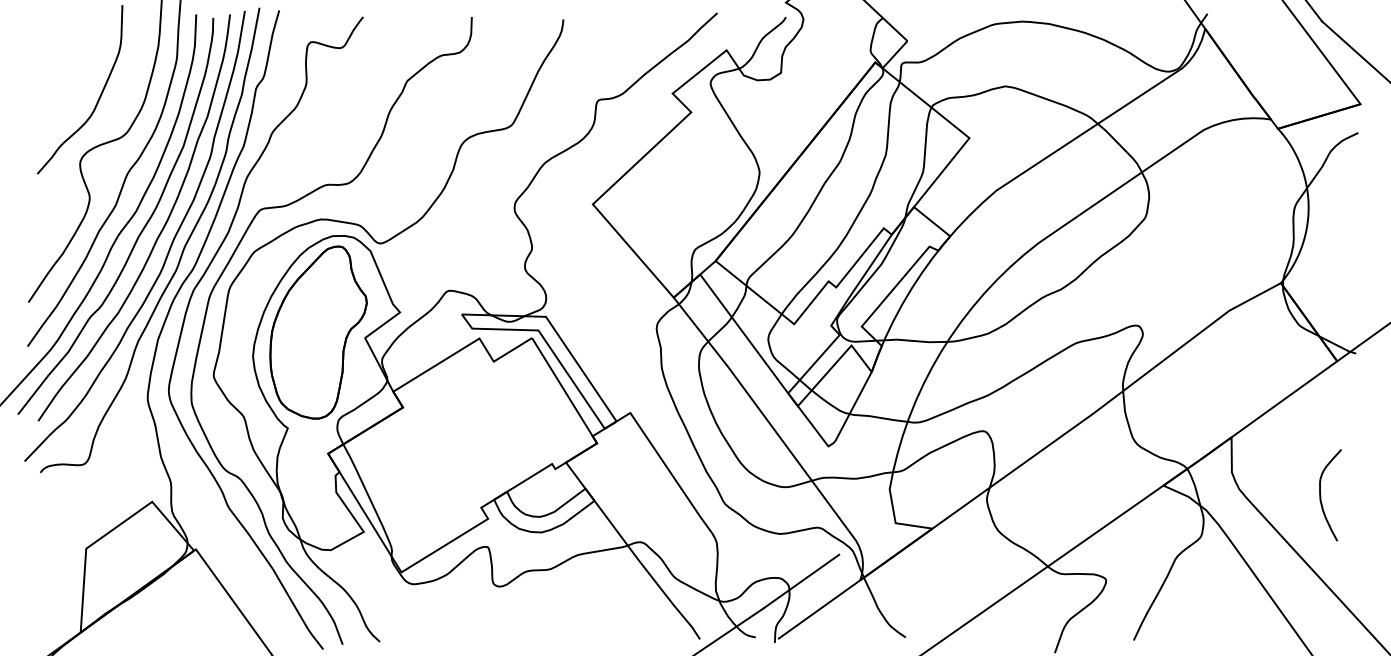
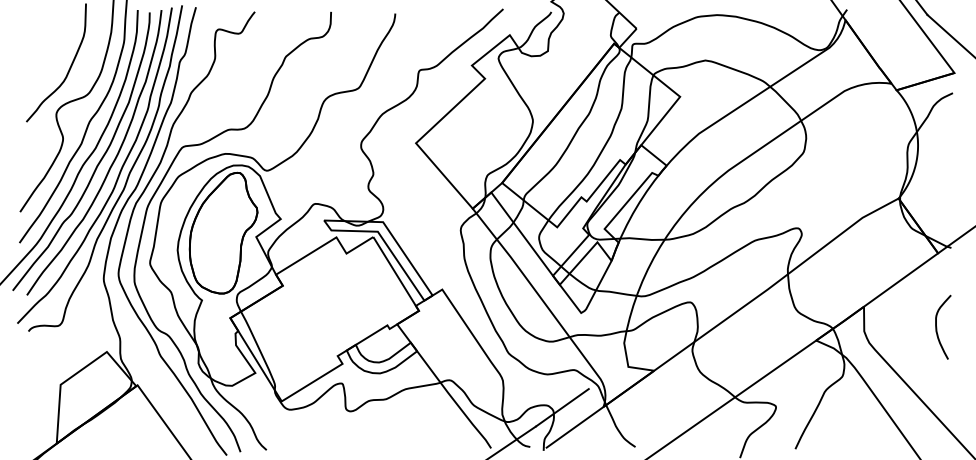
curve: (1322, 495) -> (937, 327), moved

